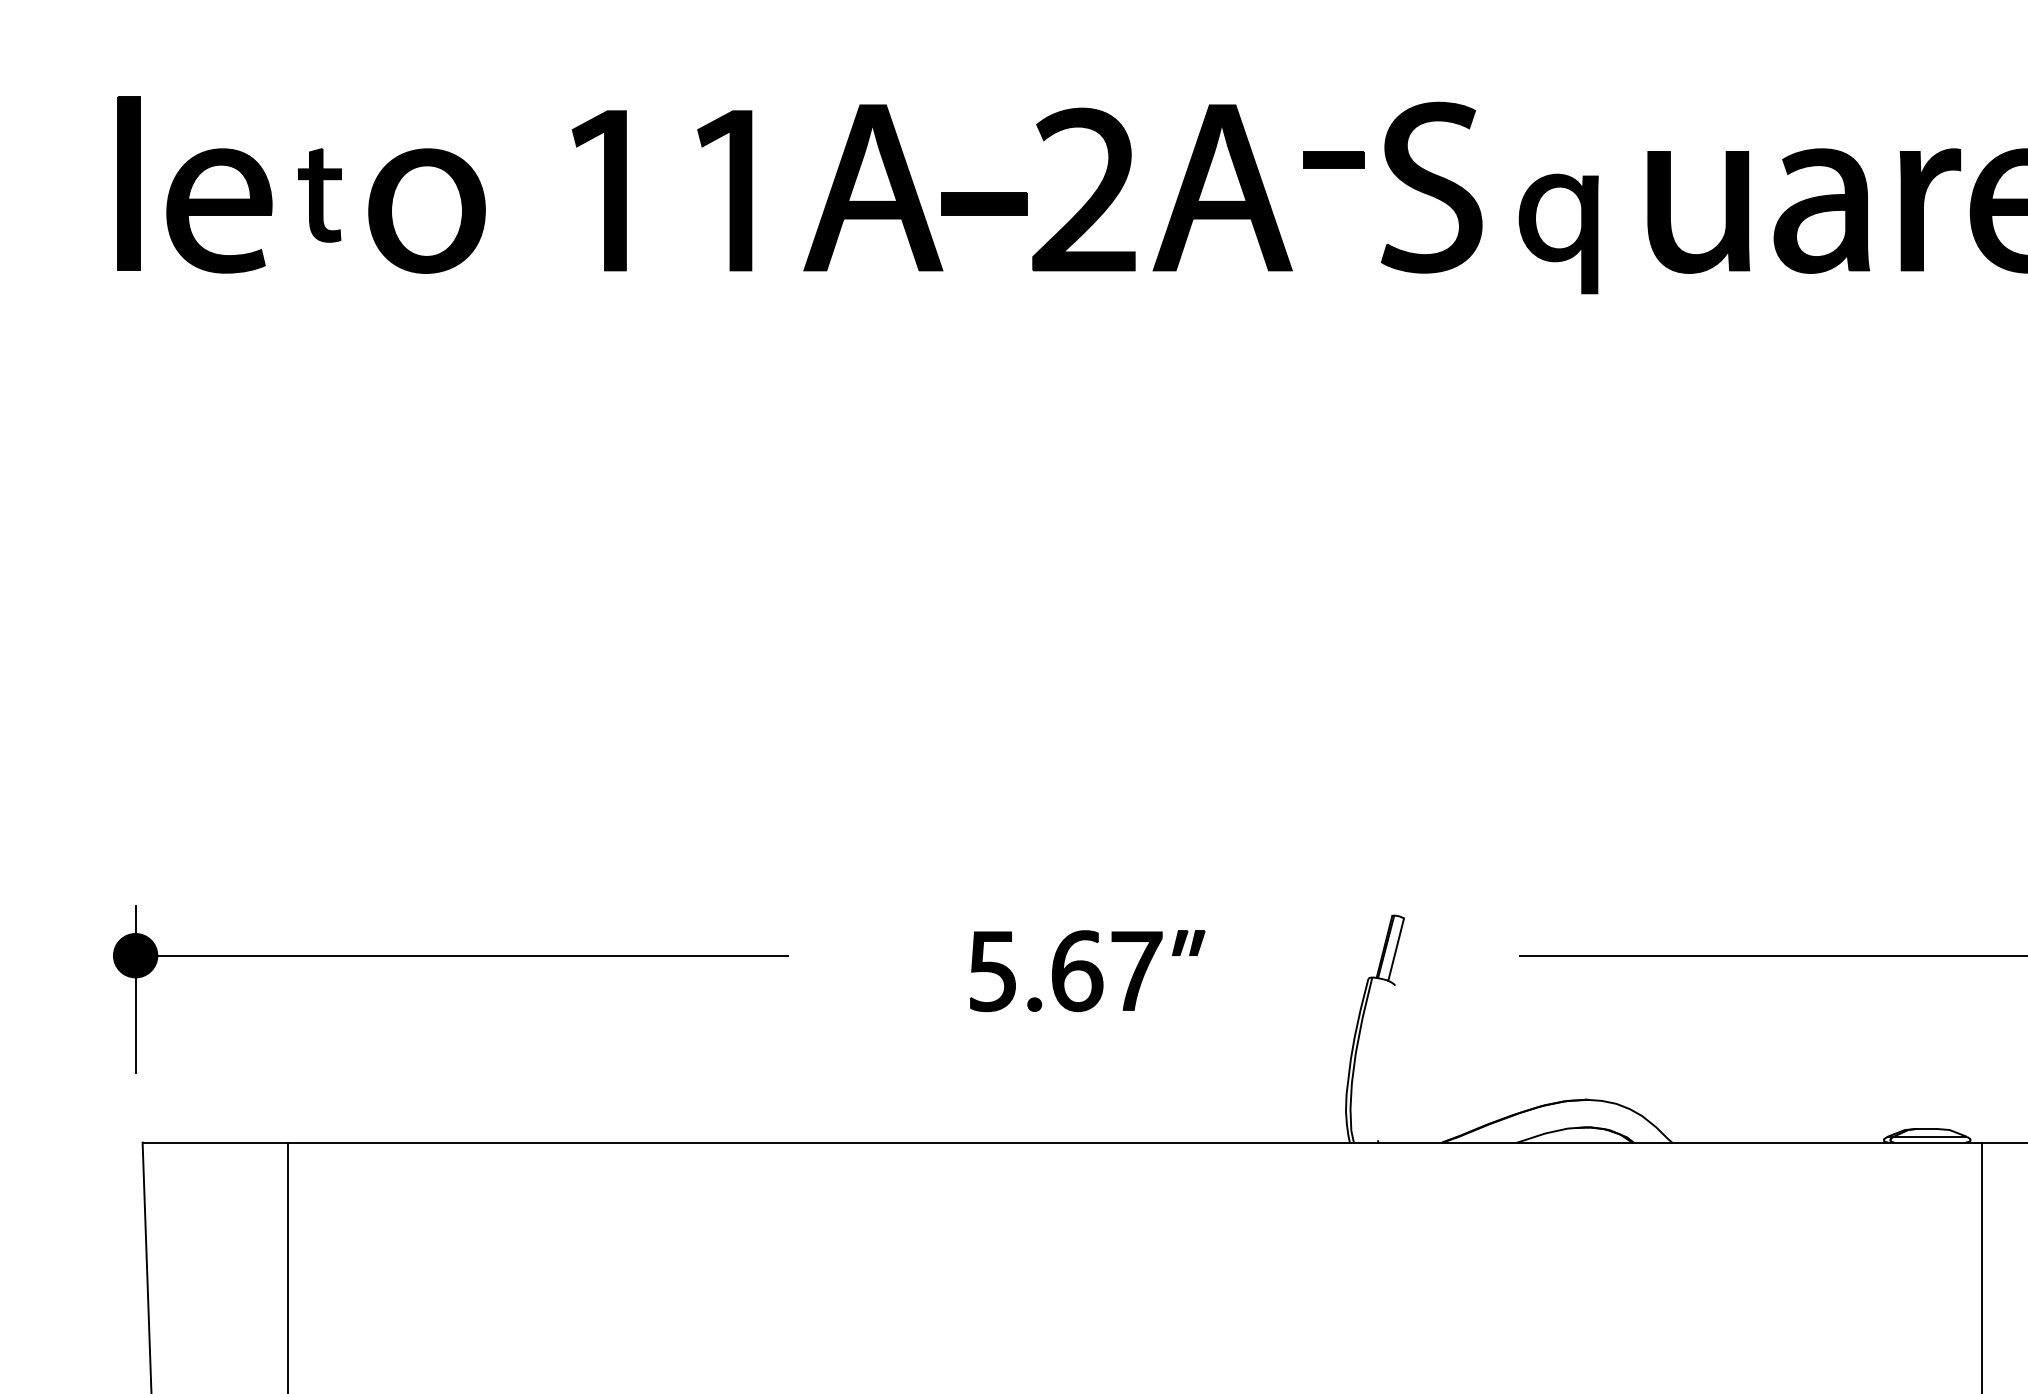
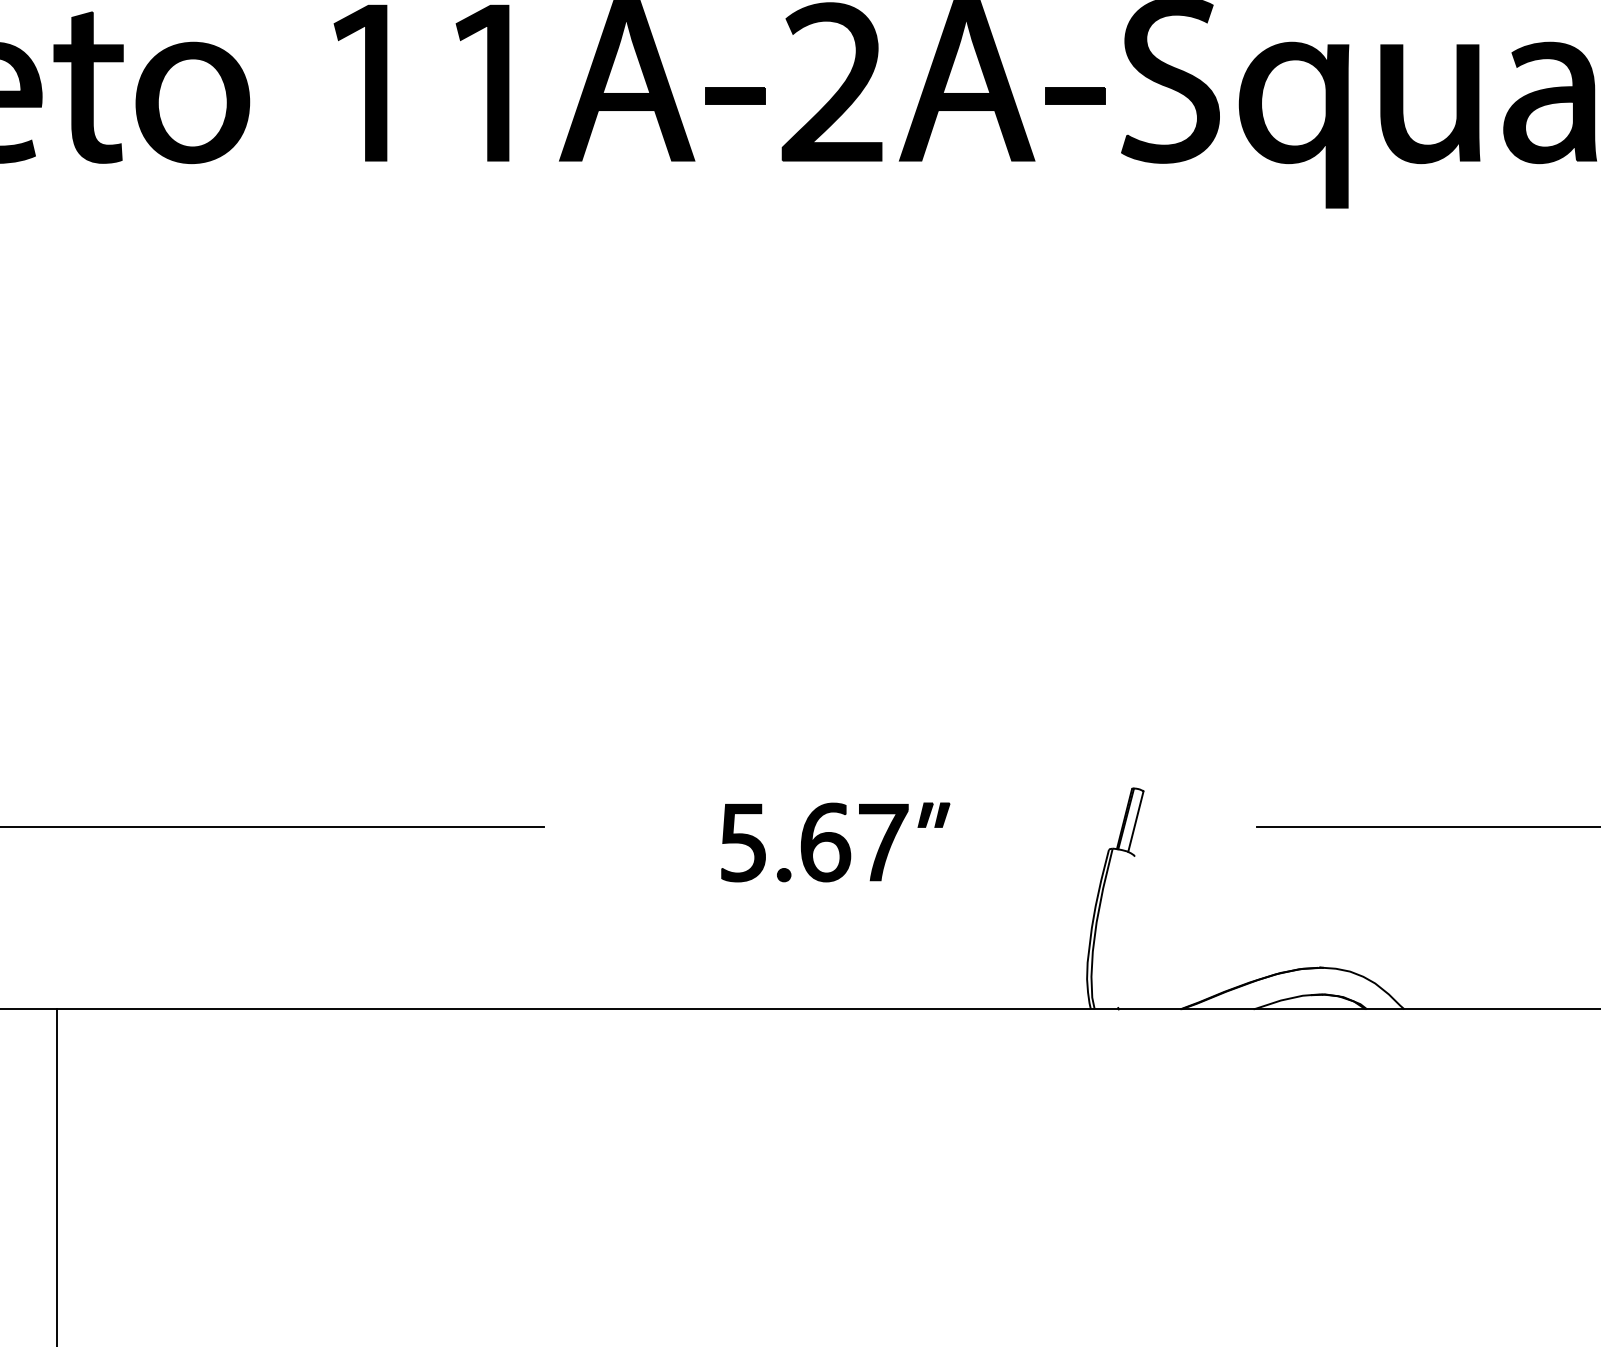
part: (1333, 159) -> (1074, 95), moved
part: (319, 195) -> (88, 87), size x1.67
part: (984, 203) -> (735, 95), size x0.71
part: (1558, 233) -> (1293, 124), size x1.43

